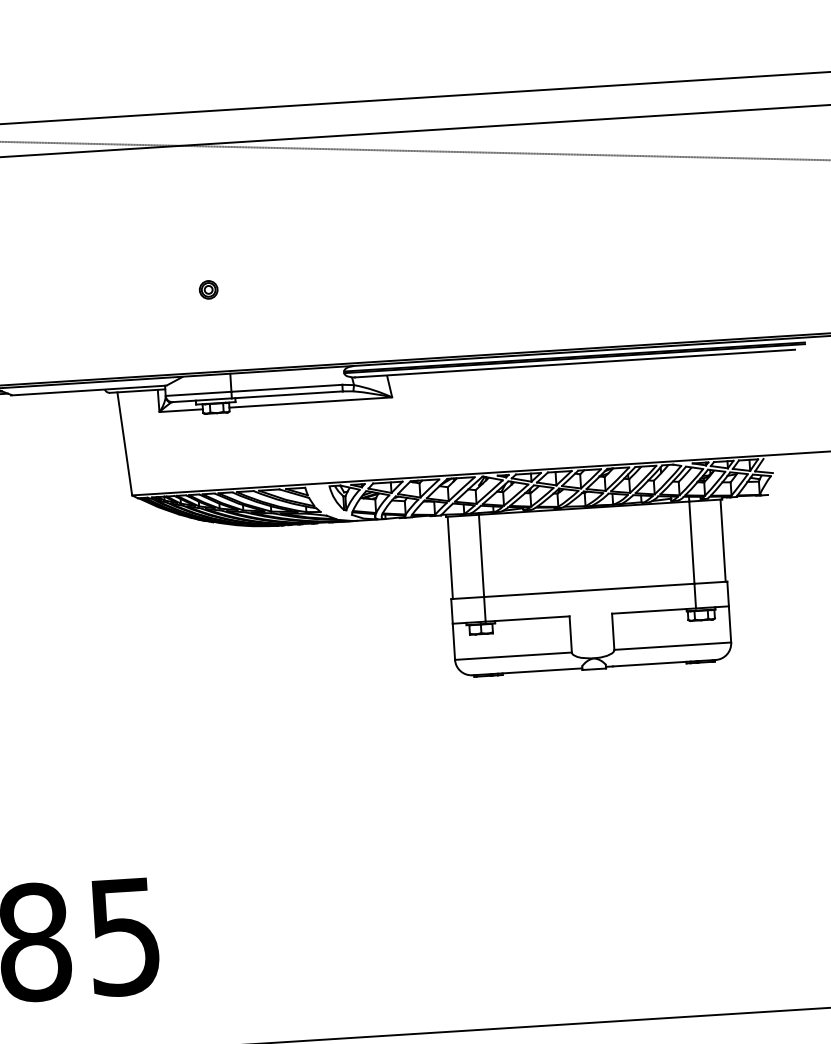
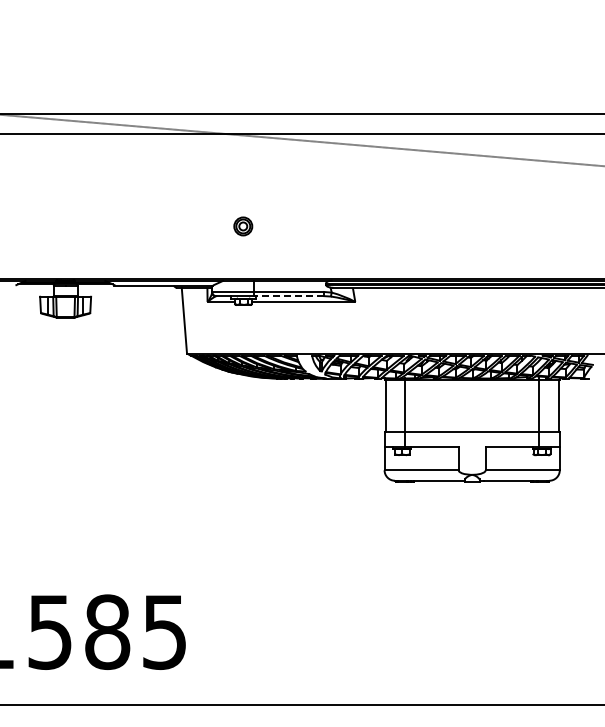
part: (208, 289) -> (243, 226), size x1.6
line: (286, 395) -> (288, 296), solid -> dashed

